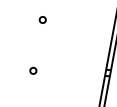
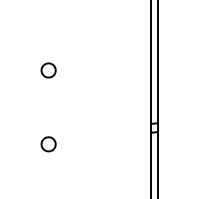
part: (42, 19) -> (48, 70), size x1.6
part: (33, 70) -> (48, 144), size x1.6

